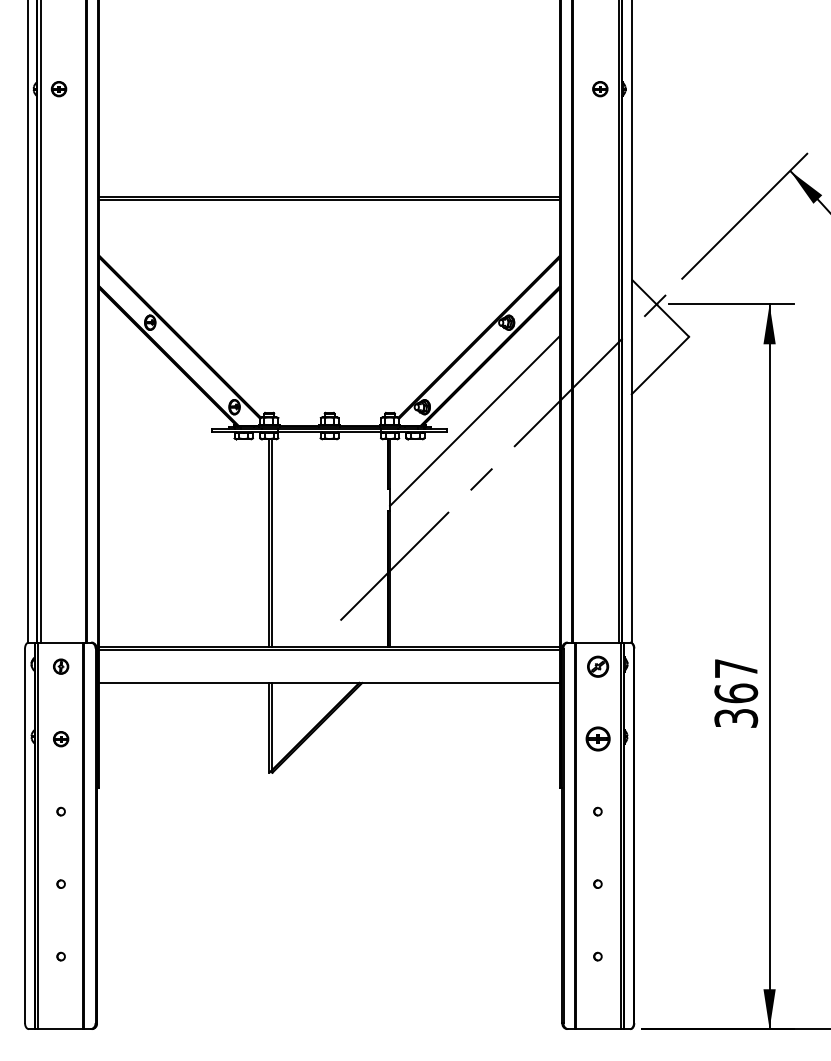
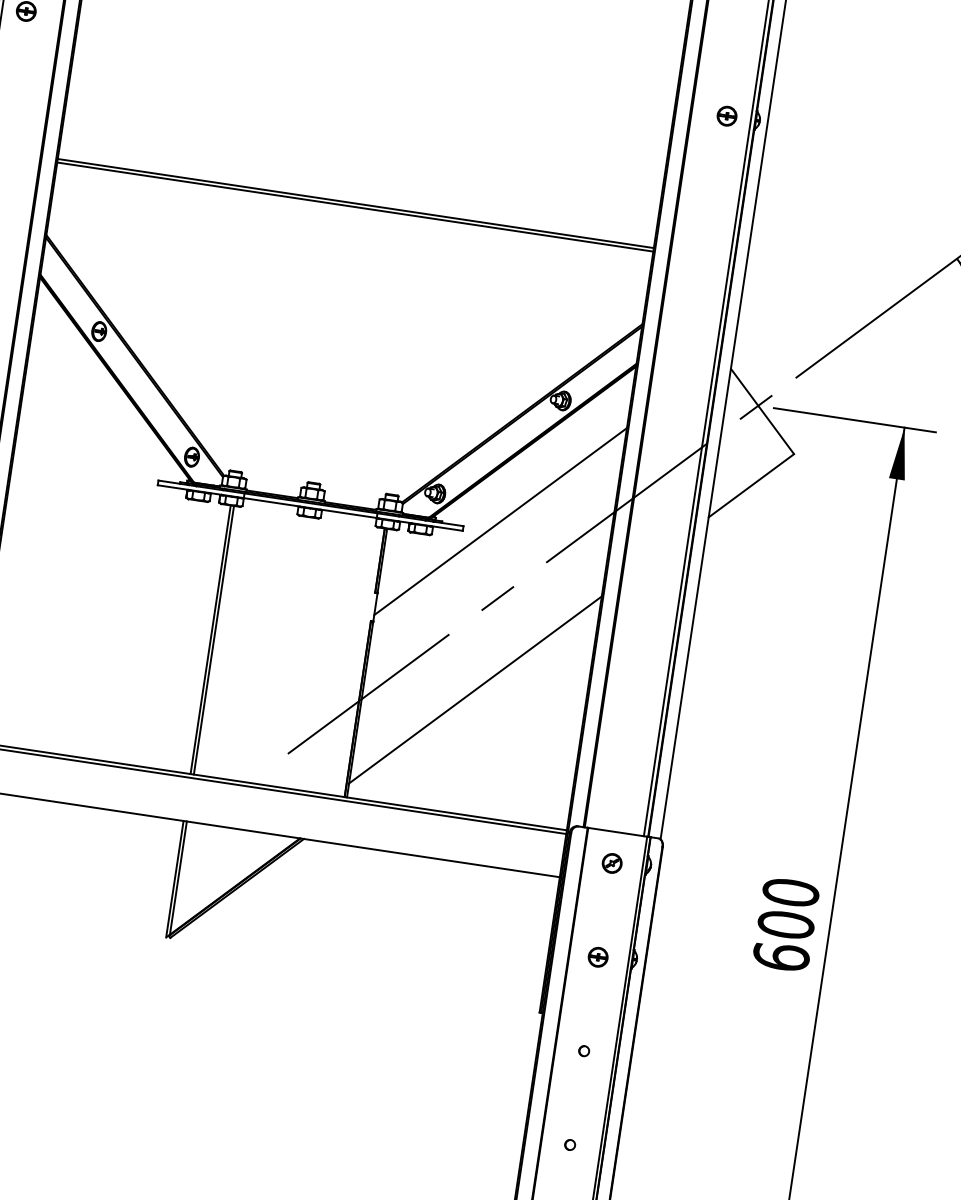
line: (474, 550) -> (474, 689), added
part: (597, 666) -> (611, 863), size x0.71
text: (736, 692) -> (786, 923), 367 -> 600
part: (597, 739) -> (597, 957), size x0.62

